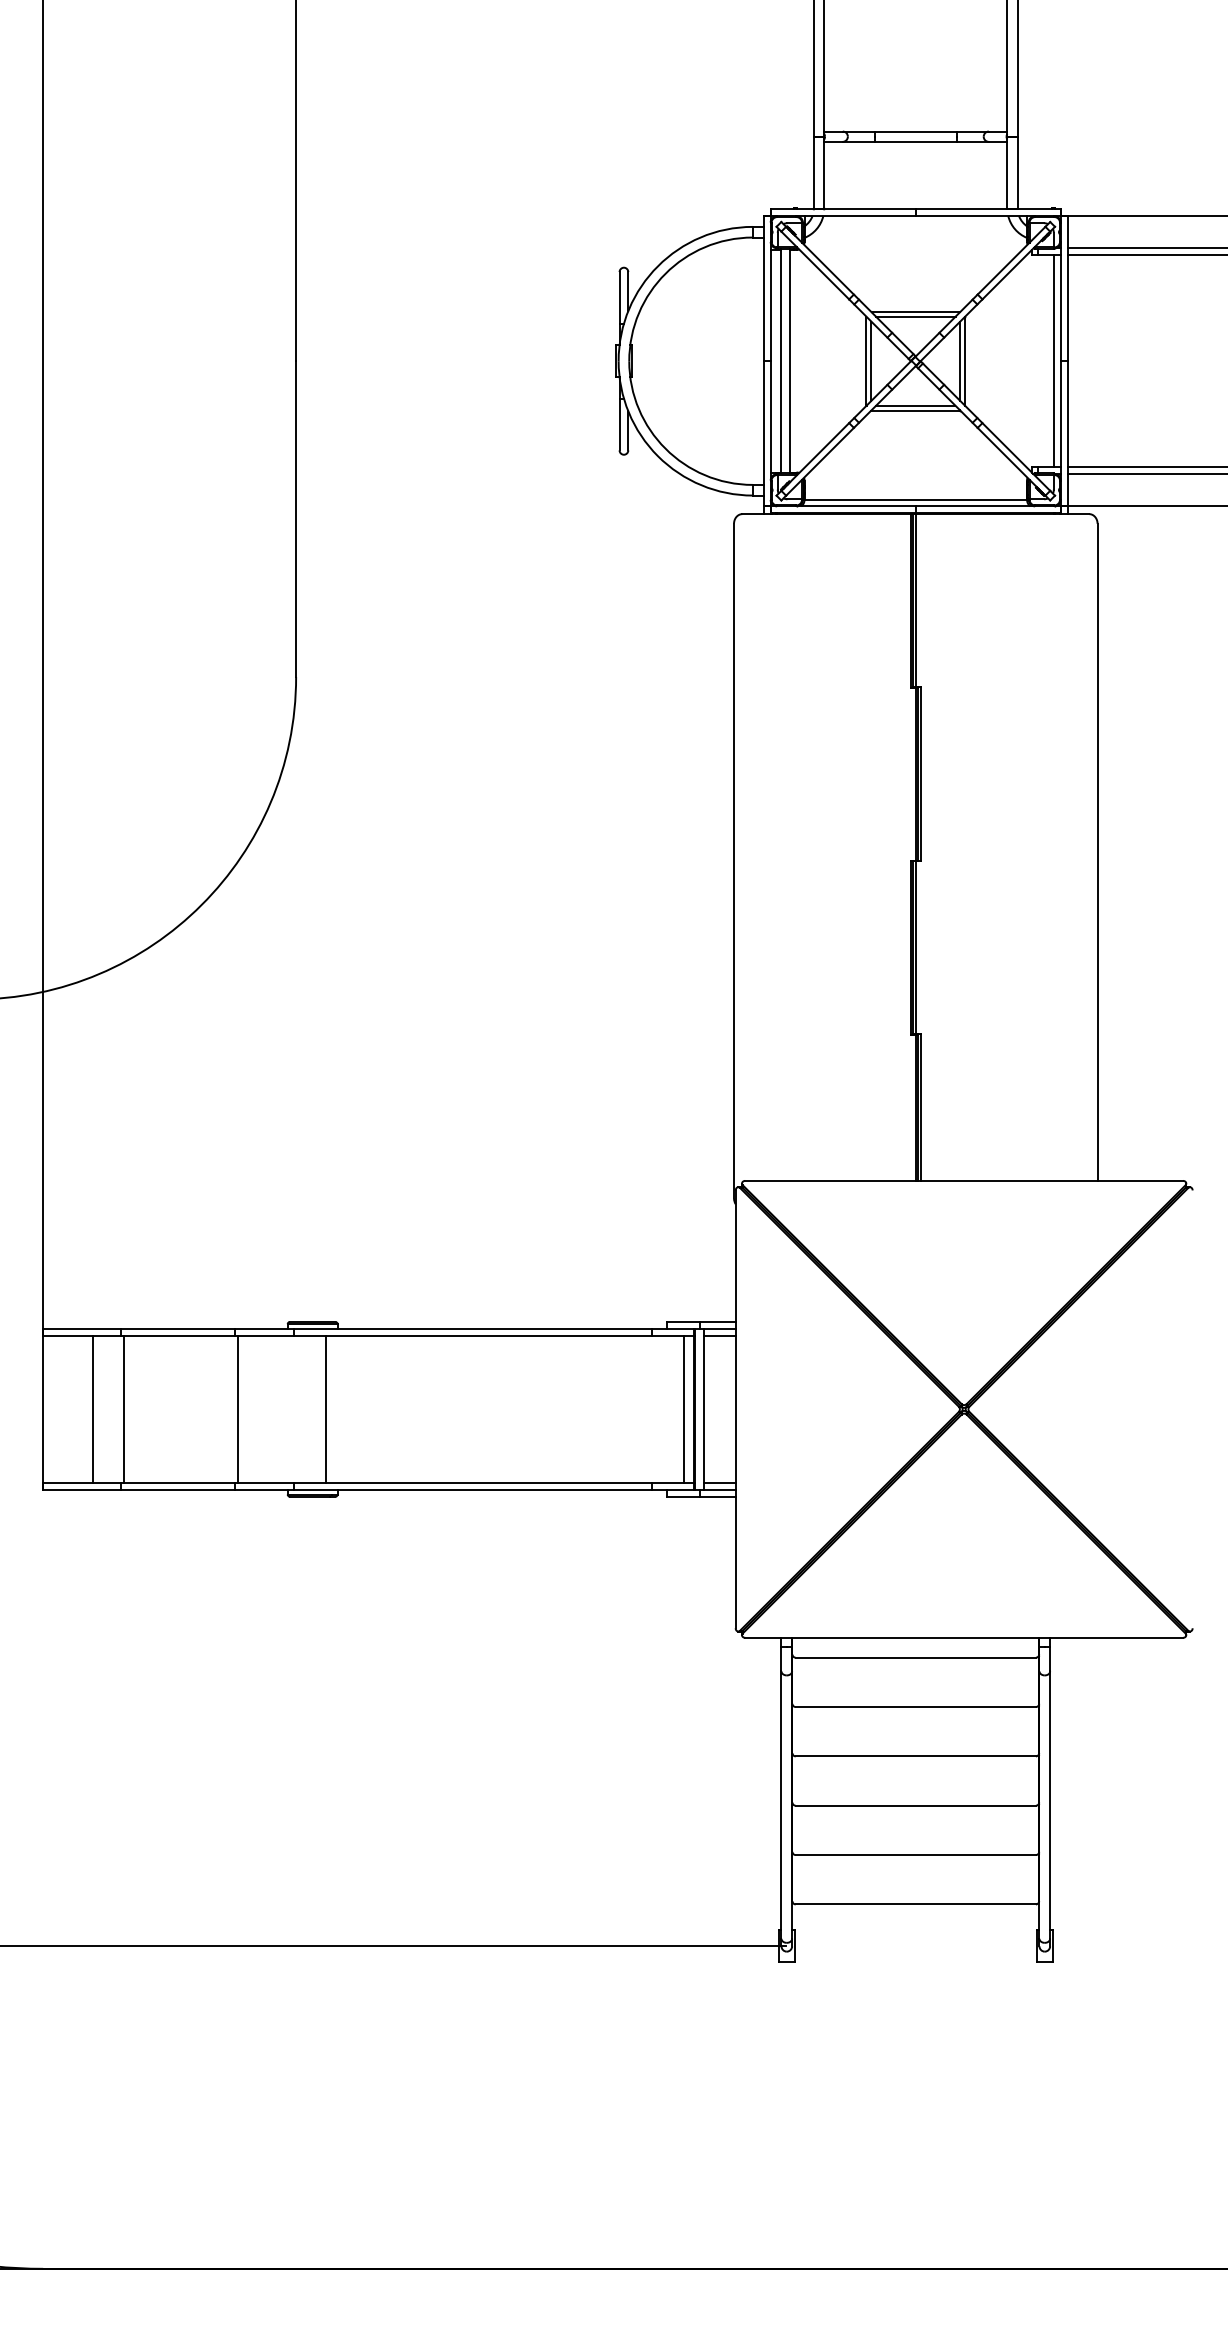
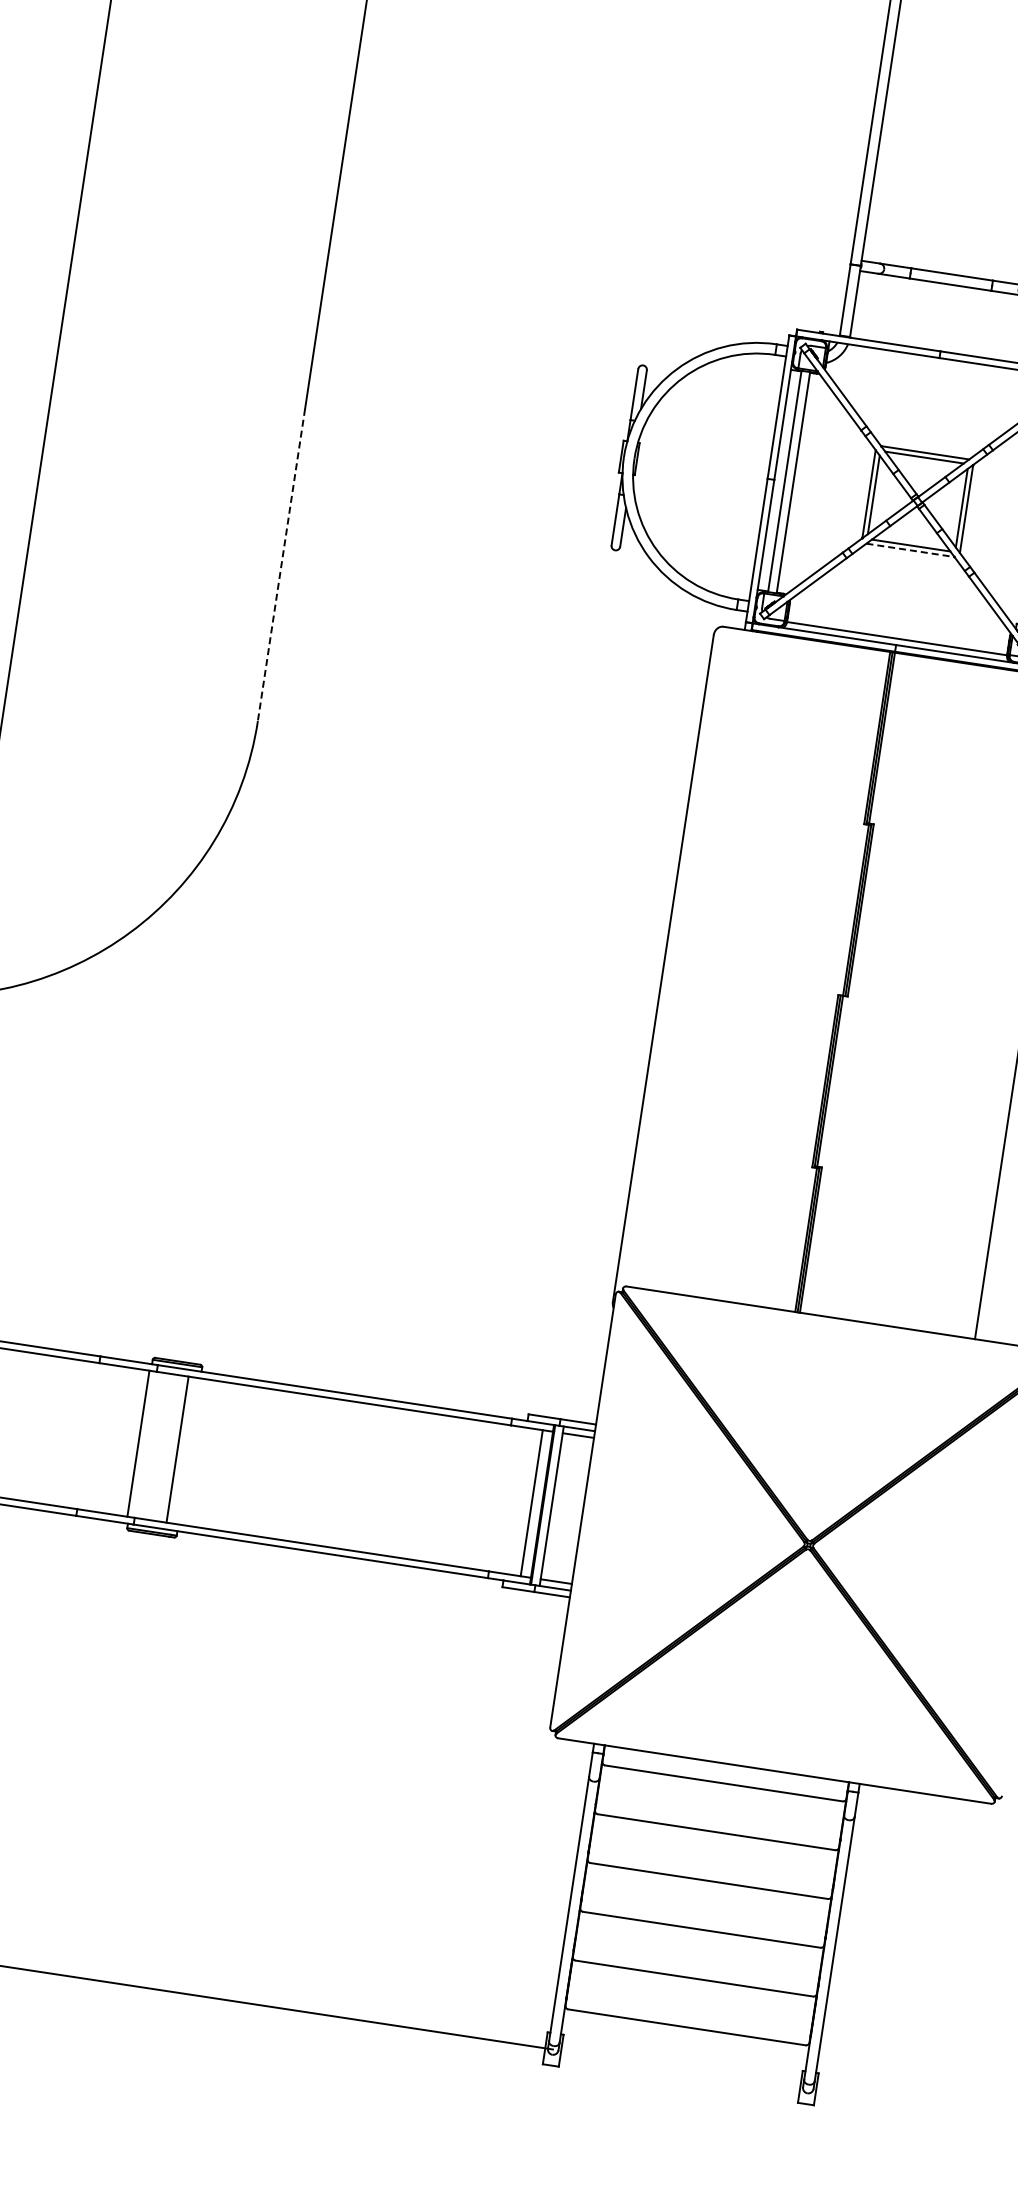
line: (916, 410) -> (911, 550), solid -> dashed
line: (296, 519) -> (281, 565), solid -> dashed
line: (238, 1409) -> (138, 1443), moved

